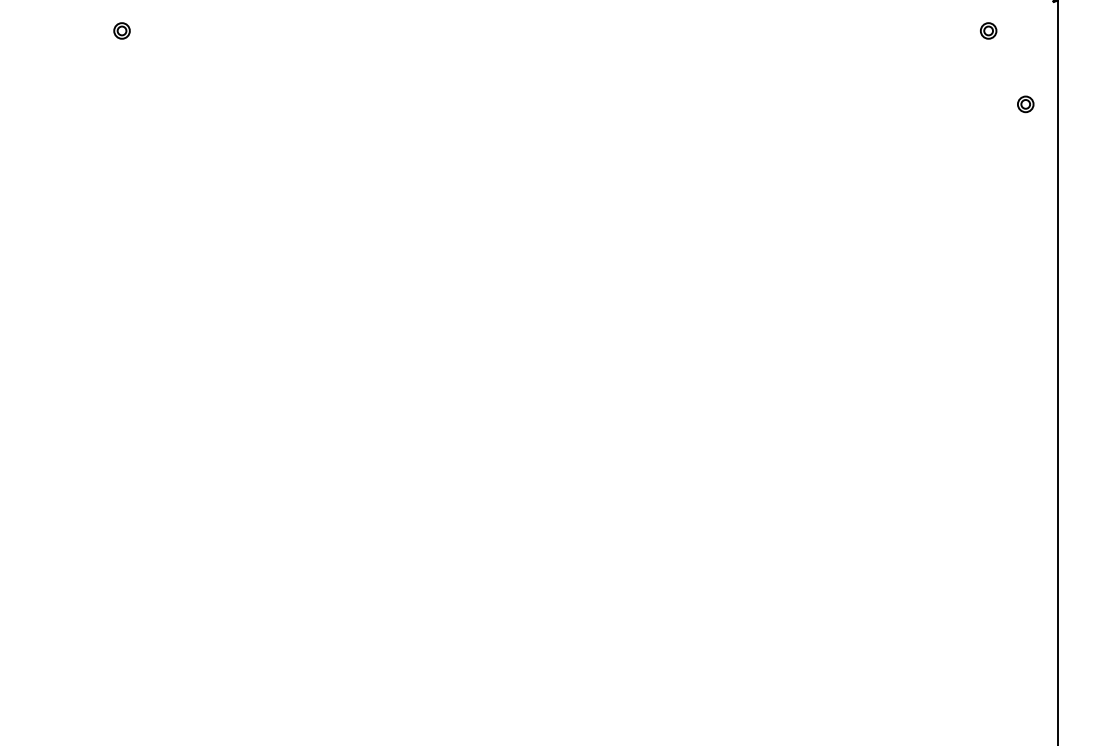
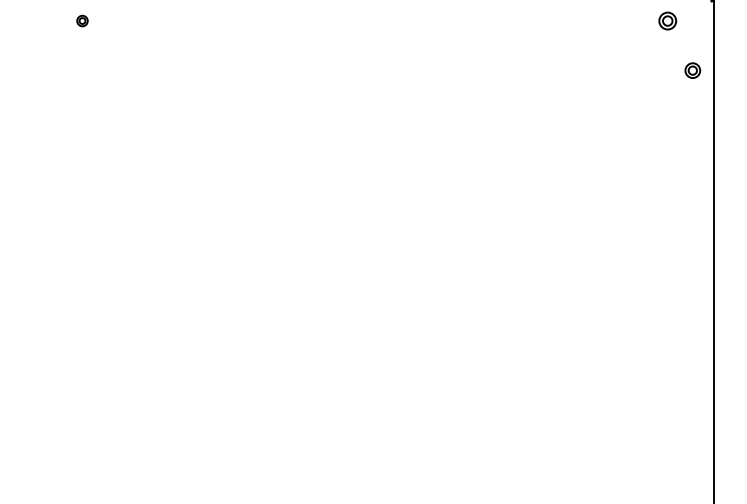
part: (988, 30) -> (667, 20), size x1.6
part: (1025, 104) -> (692, 70), size x1.4

